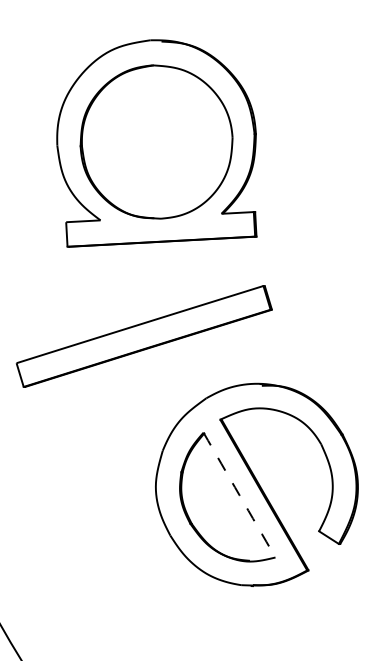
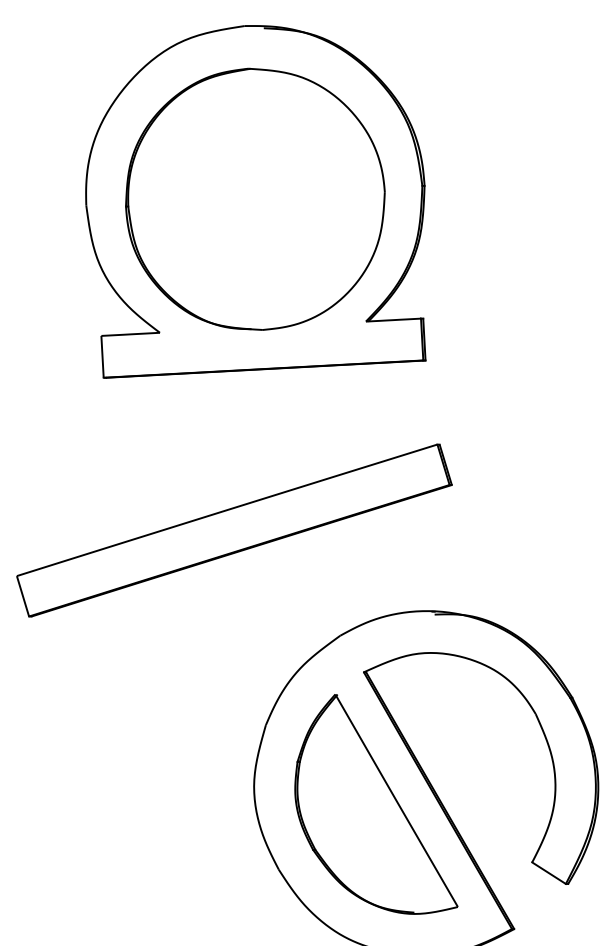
arc: (239, 495) -> (396, 801), dashed -> solid

